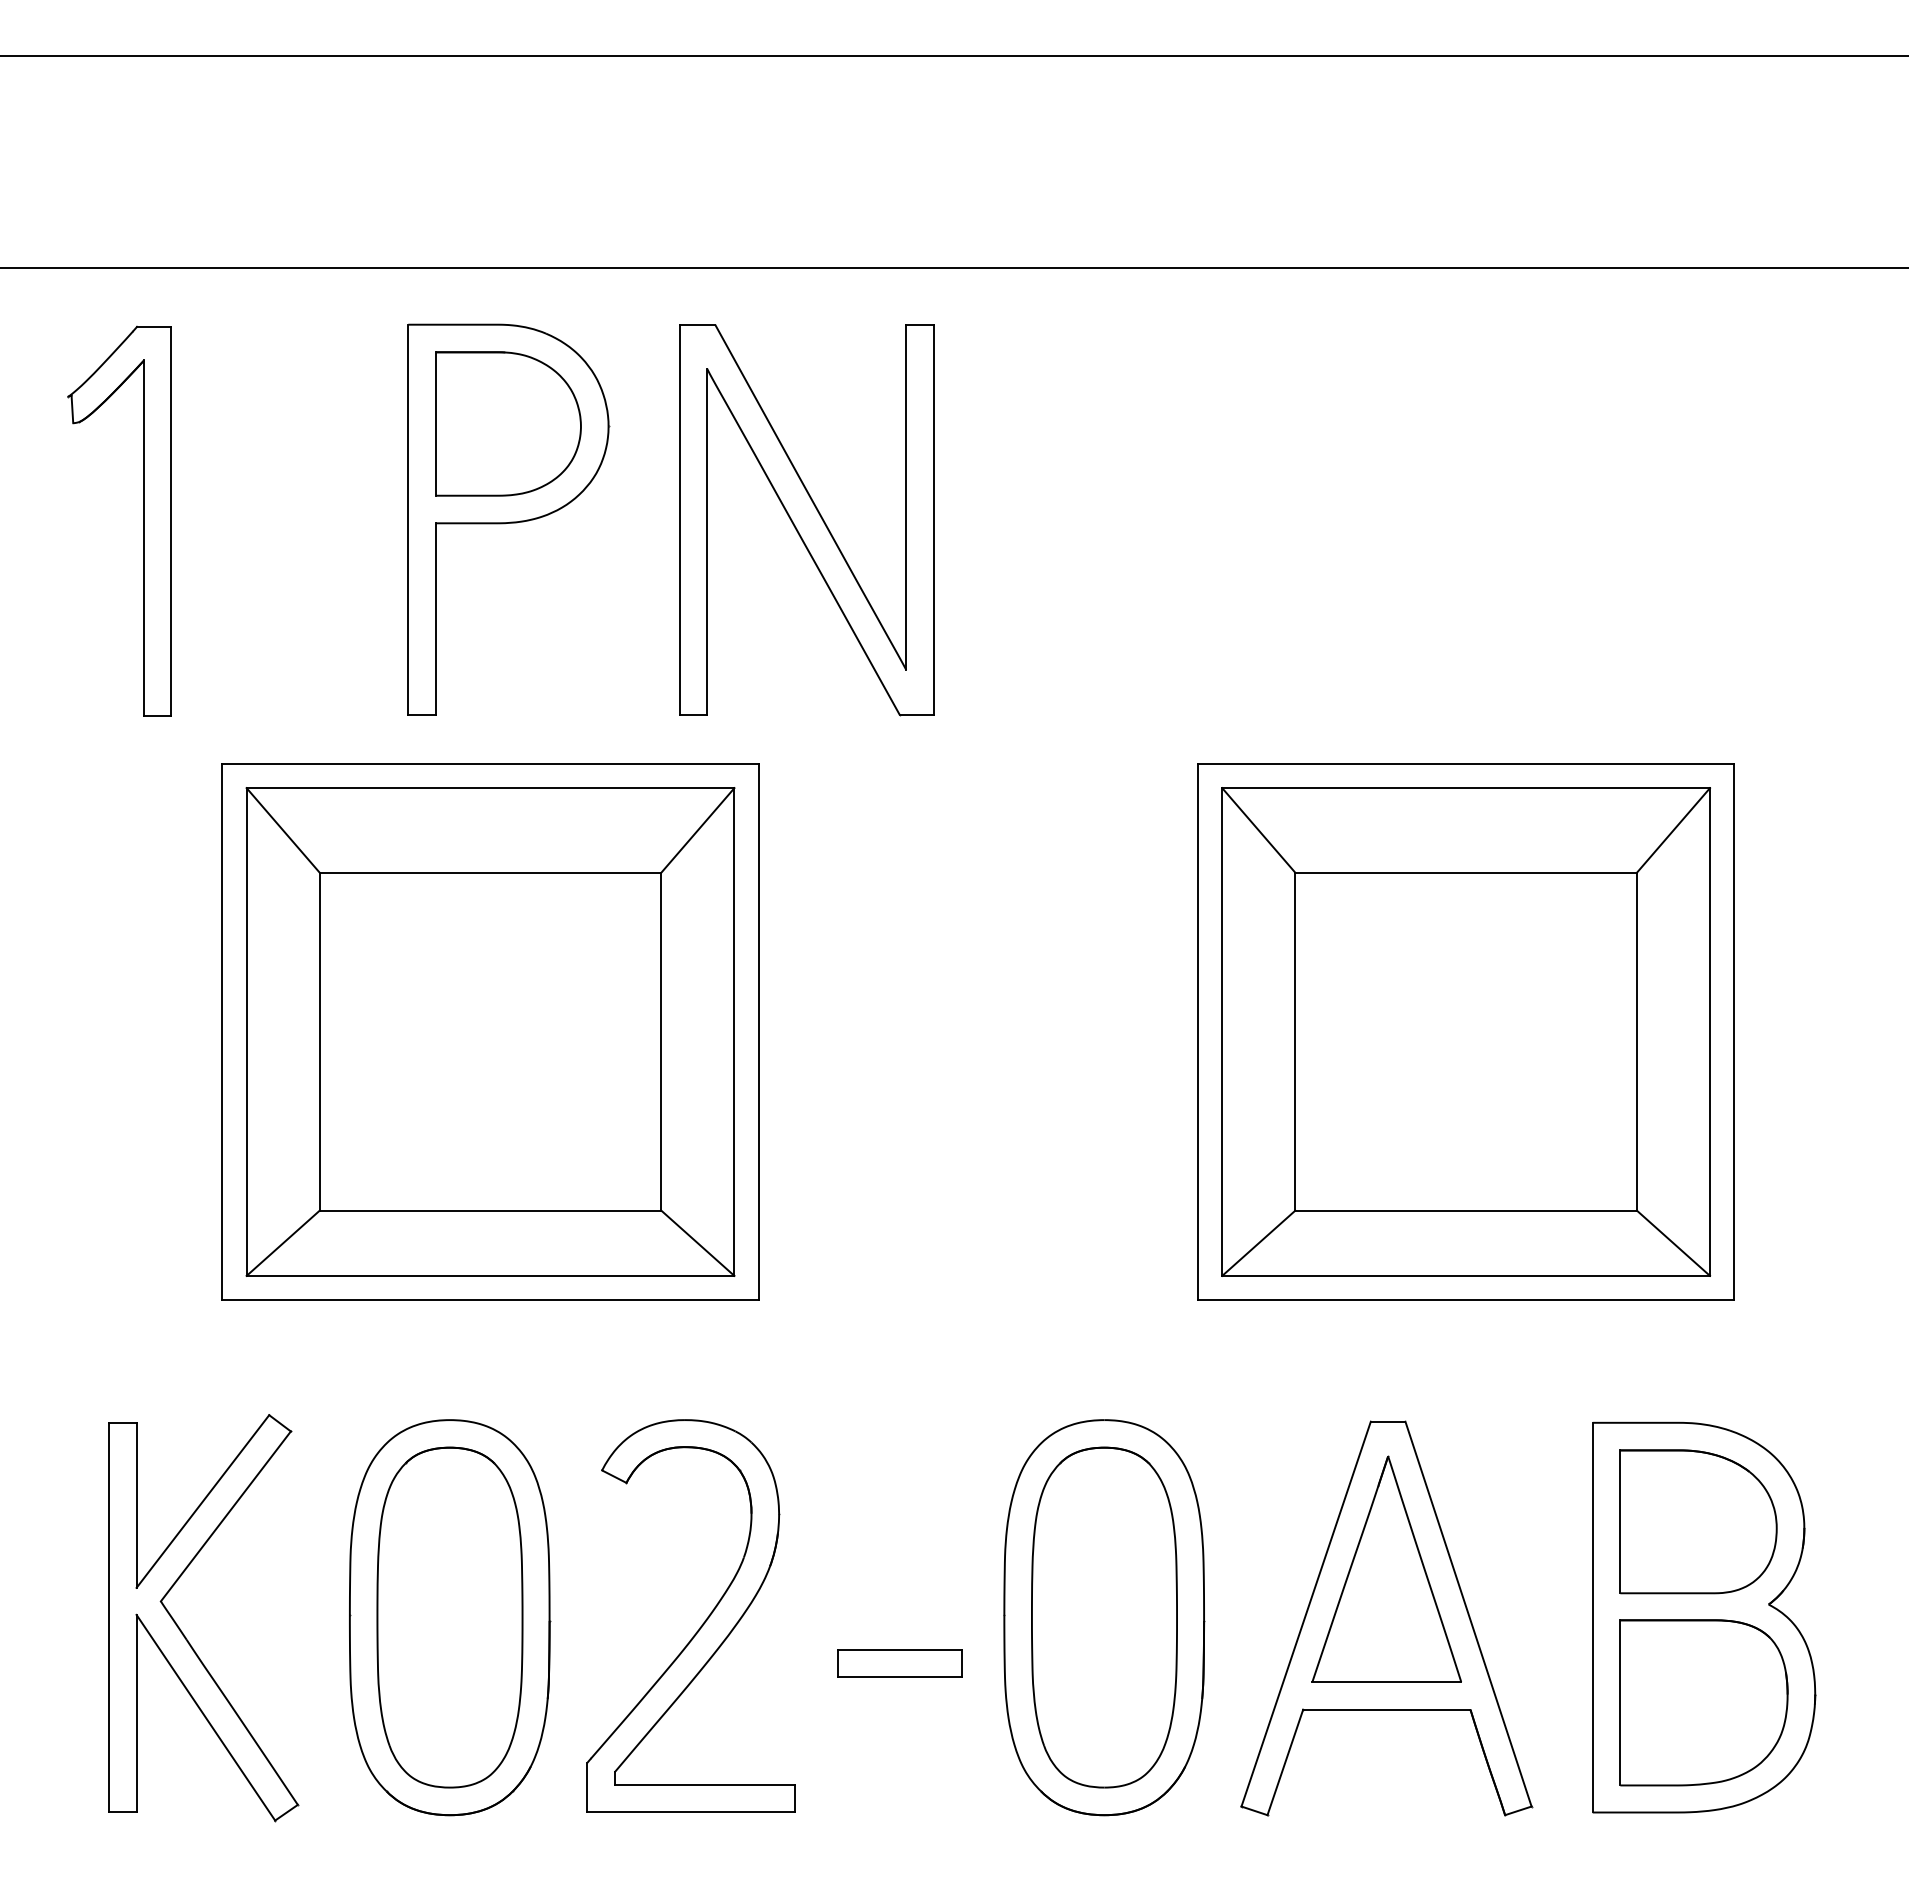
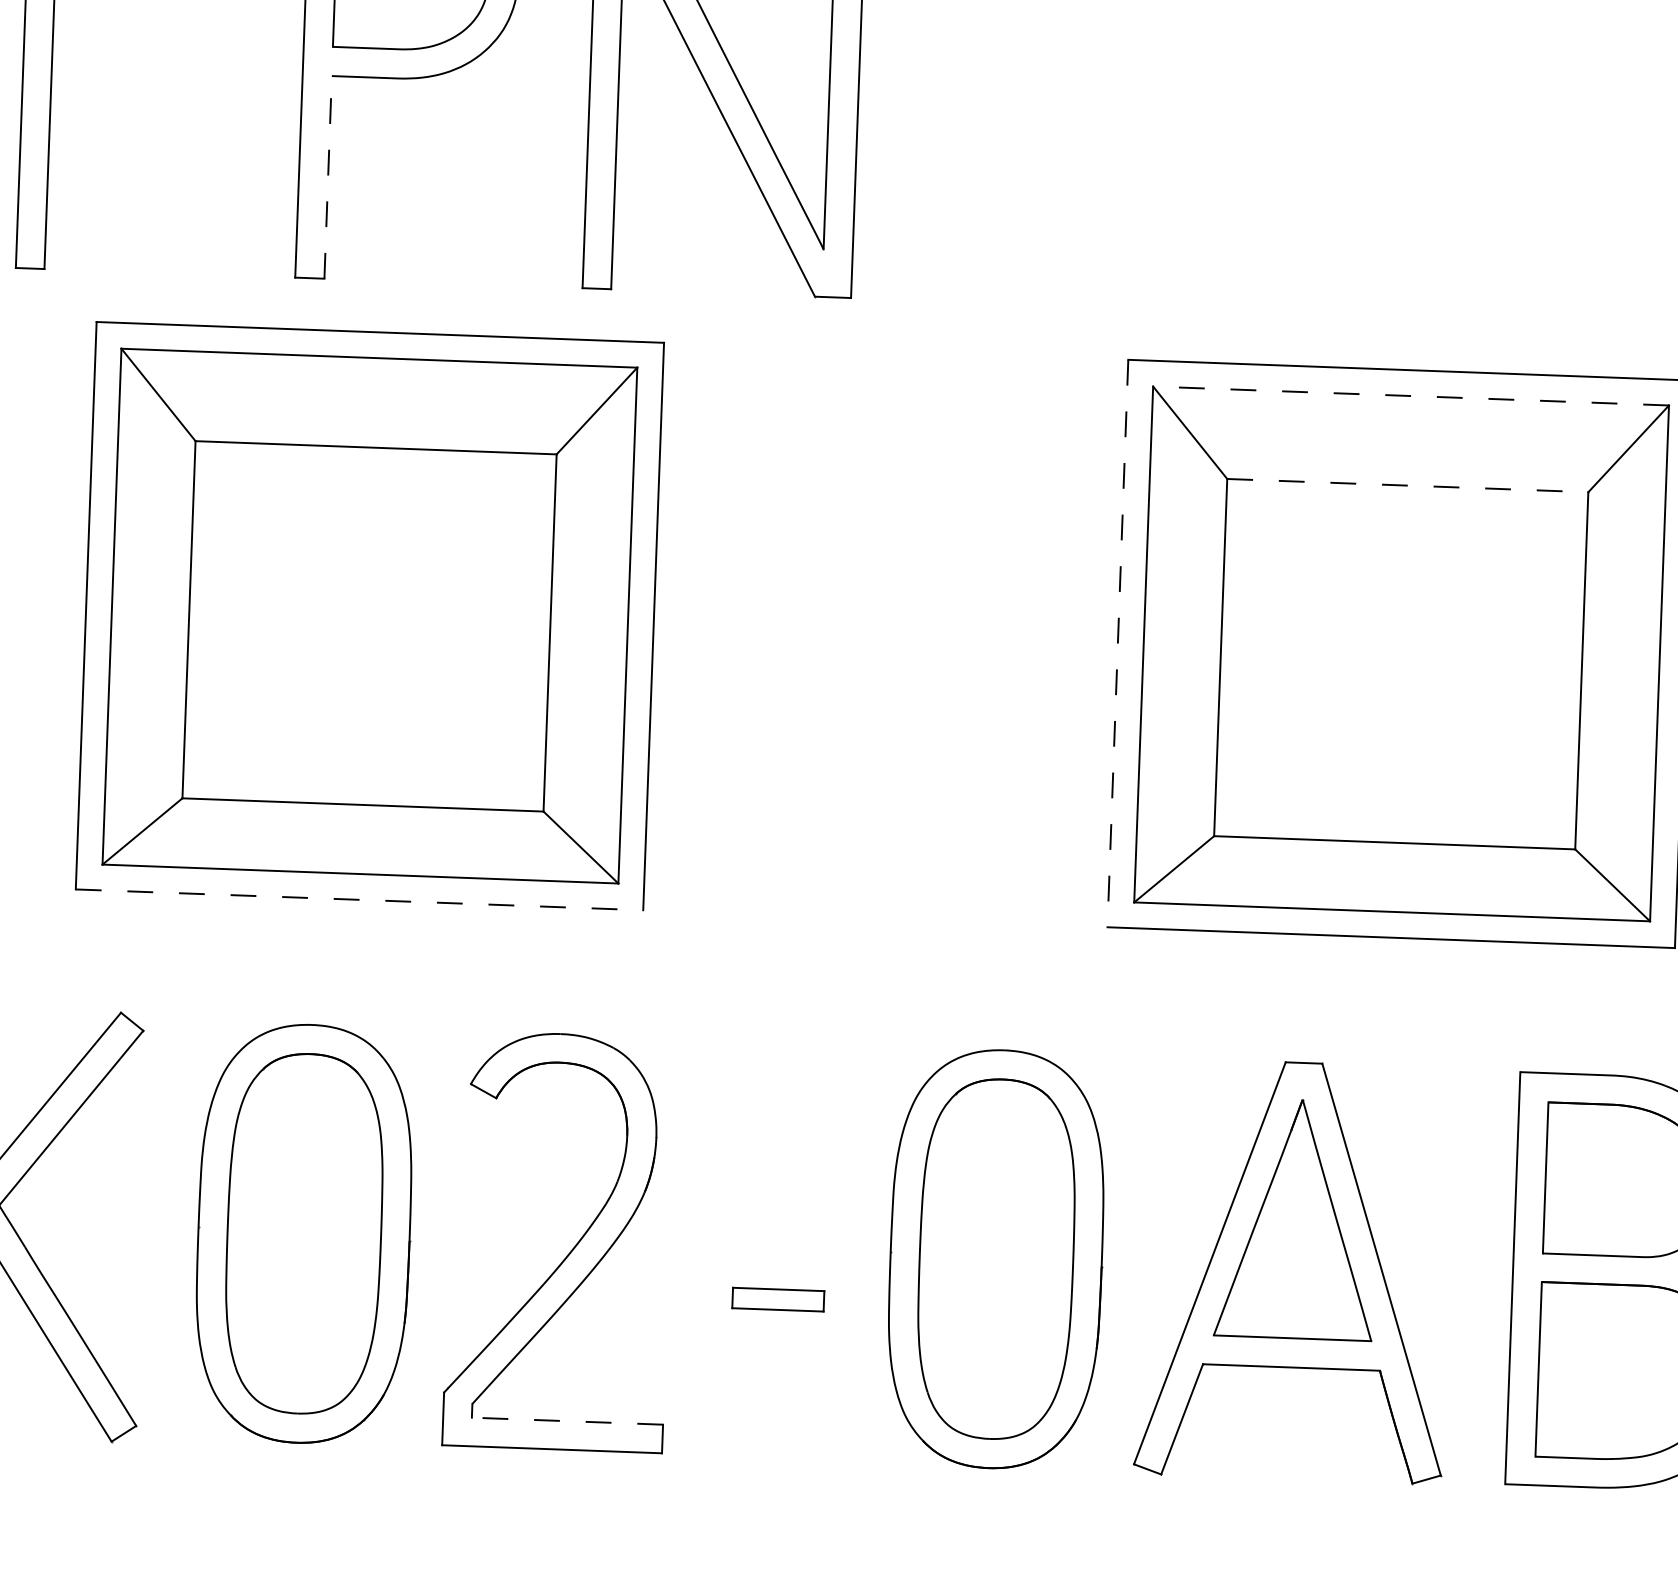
line: (435, 619) -> (327, 177), solid -> dashed
line: (1466, 788) -> (1411, 396), solid -> dashed
line: (1466, 872) -> (1408, 485), solid -> dashed
line: (1197, 1032) -> (1117, 644), solid -> dashed
line: (491, 1300) -> (360, 900), solid -> dashed
part: (899, 1663) -> (777, 1299), size x0.7
line: (704, 1785) -> (566, 1421), solid -> dashed

